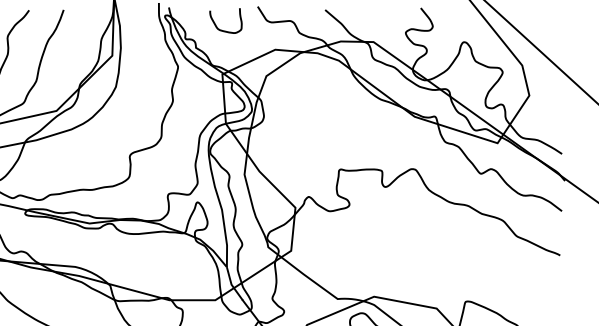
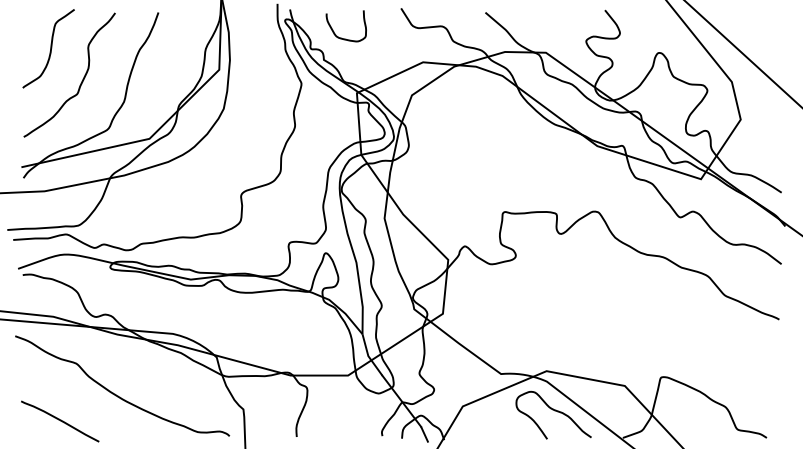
curve: (222, 29) -> (341, 37), moved

